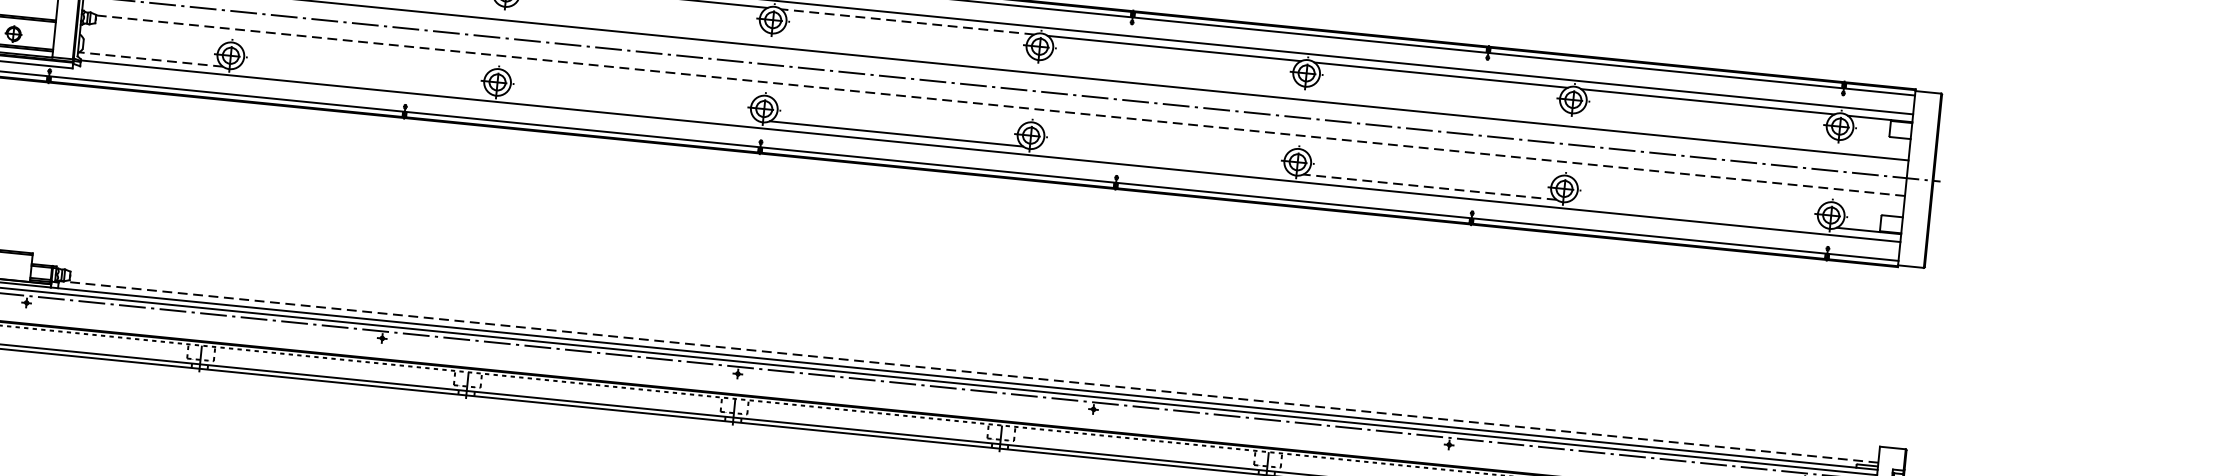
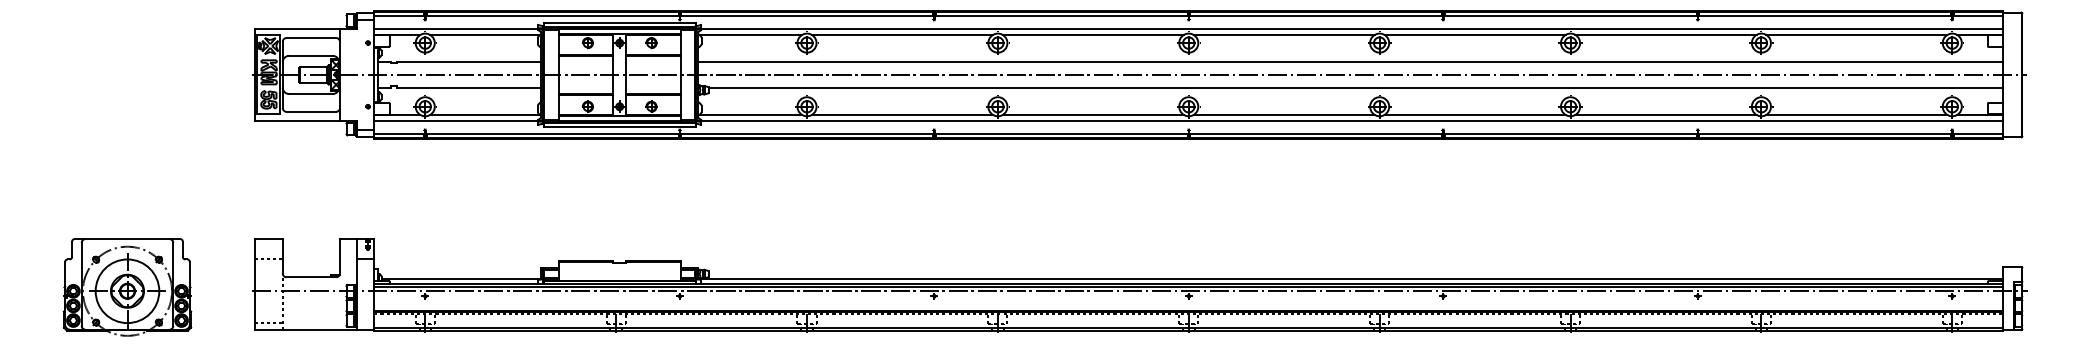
line: (908, 21) -> (1284, 34), dashed -> solid
line: (150, 60) -> (750, 115), dashed -> solid
line: (363, 81) -> (902, 115), added
line: (999, 105) -> (1355, 87), dashed -> solid
line: (628, 107) -> (1092, 115), added
line: (1162, 161) -> (1474, 115), added
line: (1429, 187) -> (1665, 115), dashed -> solid
line: (1696, 214) -> (1856, 115), added
line: (966, 371) -> (1350, 278), dashed -> solid

